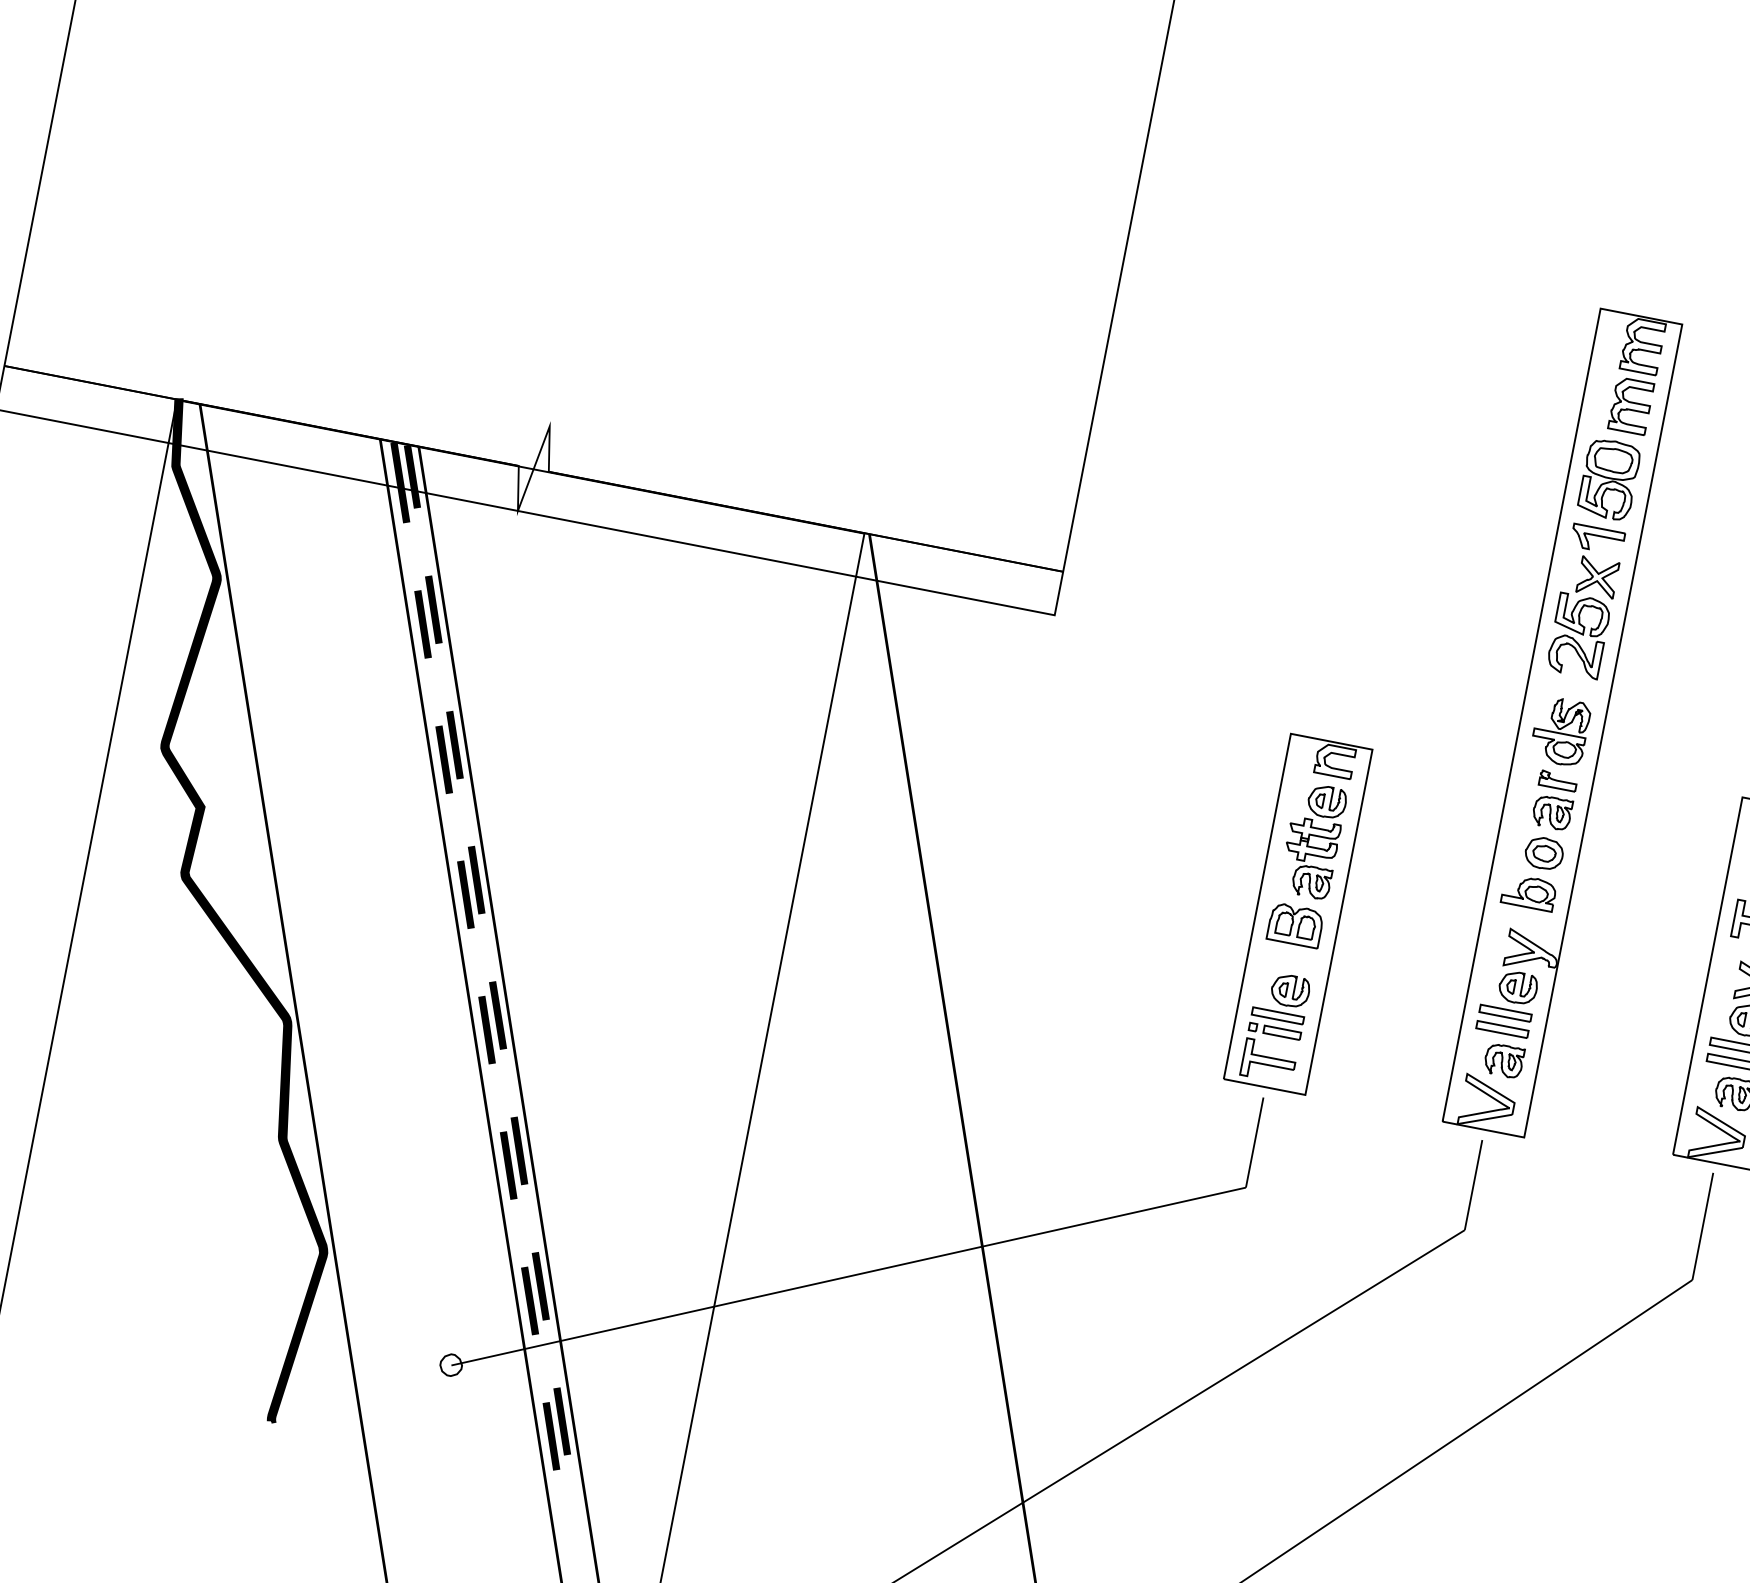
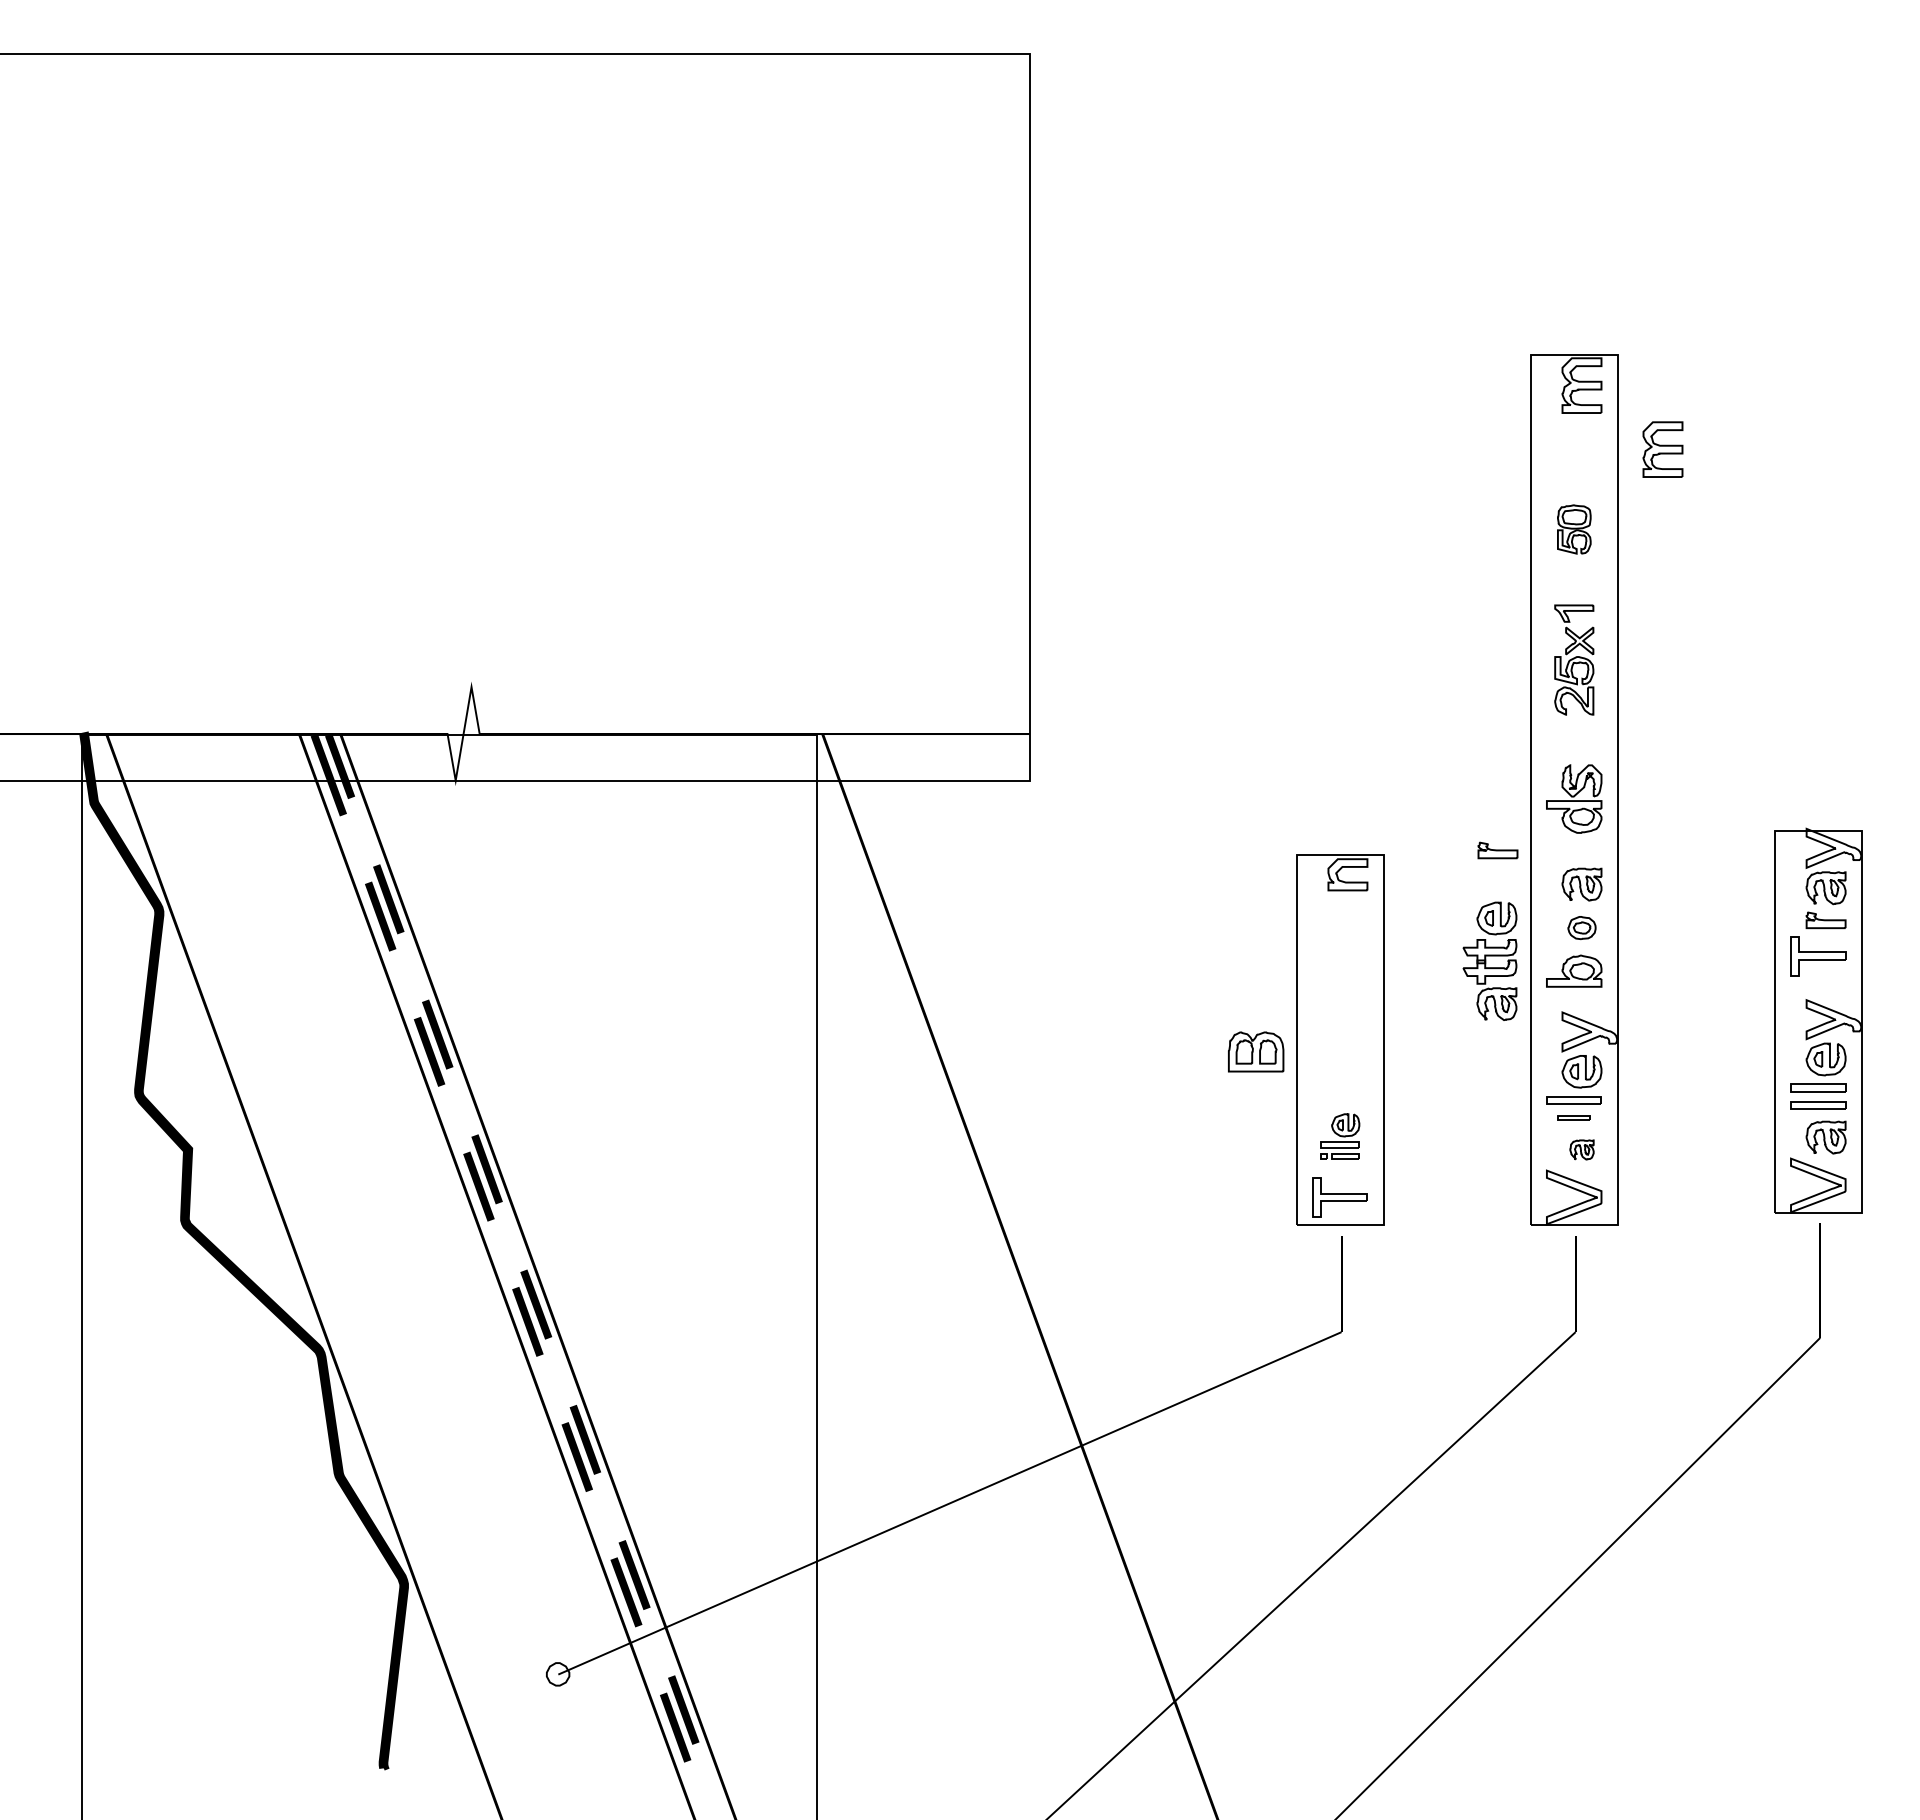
part: (1630, 405) -> (1662, 449), moved
part: (1609, 479) -> (1574, 529), size x0.6
part: (1586, 601) -> (1574, 659), size x0.7
part: (1557, 780) -> (1497, 850), moved
part: (1312, 839) -> (1489, 960), moved
part: (1543, 852) -> (1581, 927), size x0.7
part: (1295, 925) -> (1256, 1051), moved
part: (1280, 1004) -> (1340, 1136), size x0.7
part: (1501, 1029) -> (1573, 1117), size x0.6
part: (1503, 1060) -> (1581, 1149), size x0.6

